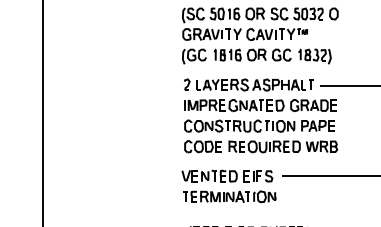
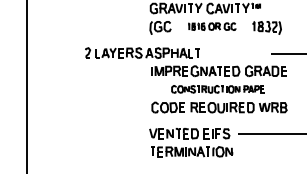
part: (252, 54) -> (211, 26), size x0.7
part: (248, 84) -> (142, 52), moved
part: (259, 125) -> (218, 88), size x0.7

